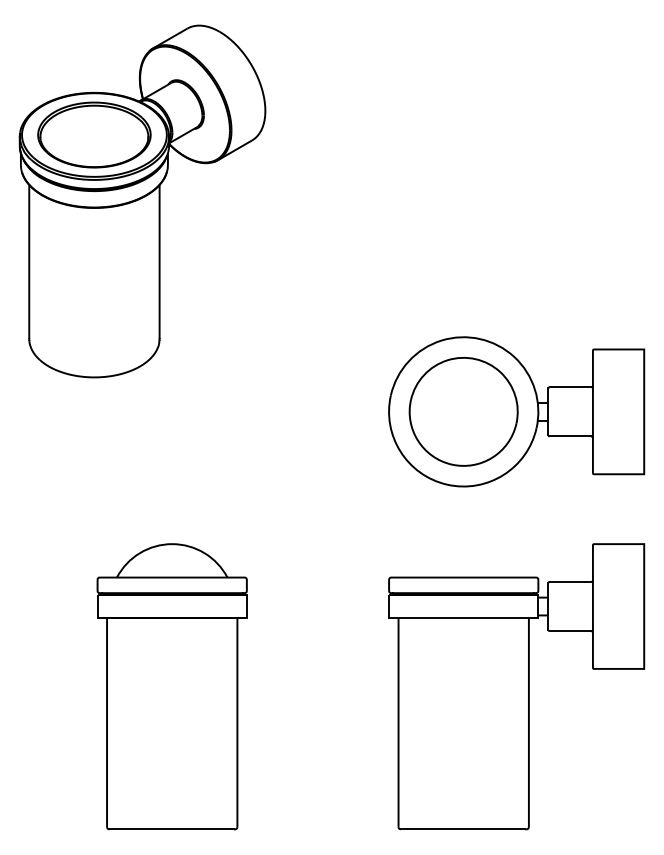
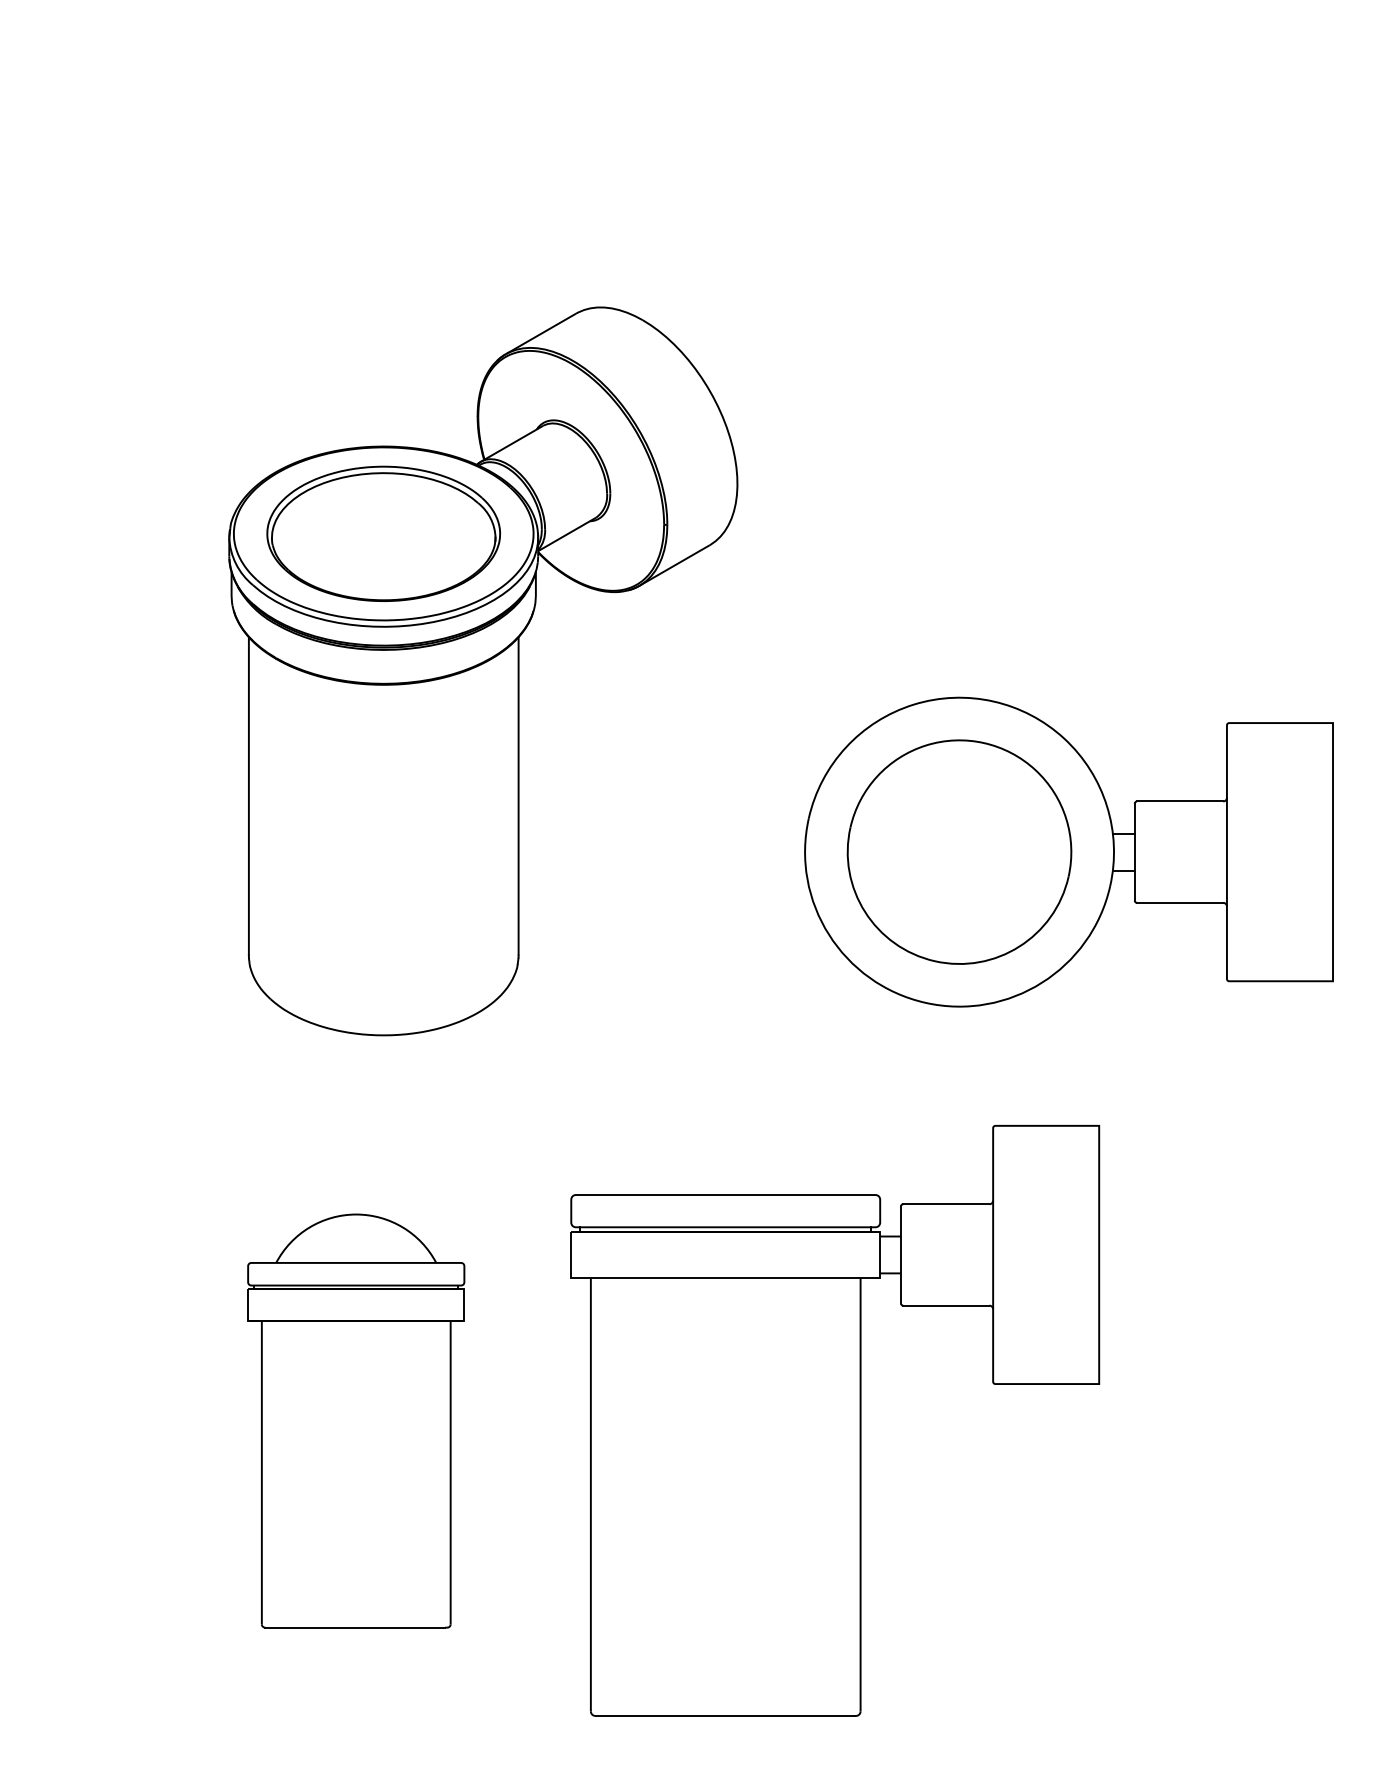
part: (142, 201) -> (483, 671), moved
part: (171, 686) -> (354, 1420), size x0.7
part: (516, 686) -> (834, 1420), moved

